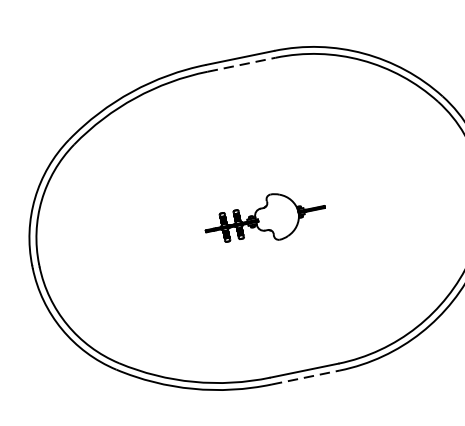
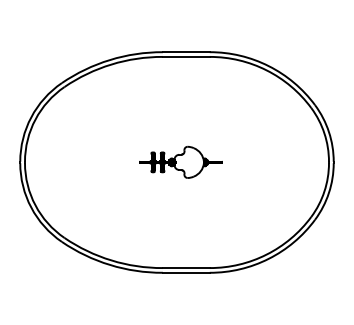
line: (241, 64) -> (186, 56), dashed -> solid
line: (306, 377) -> (186, 272), dashed -> solid

